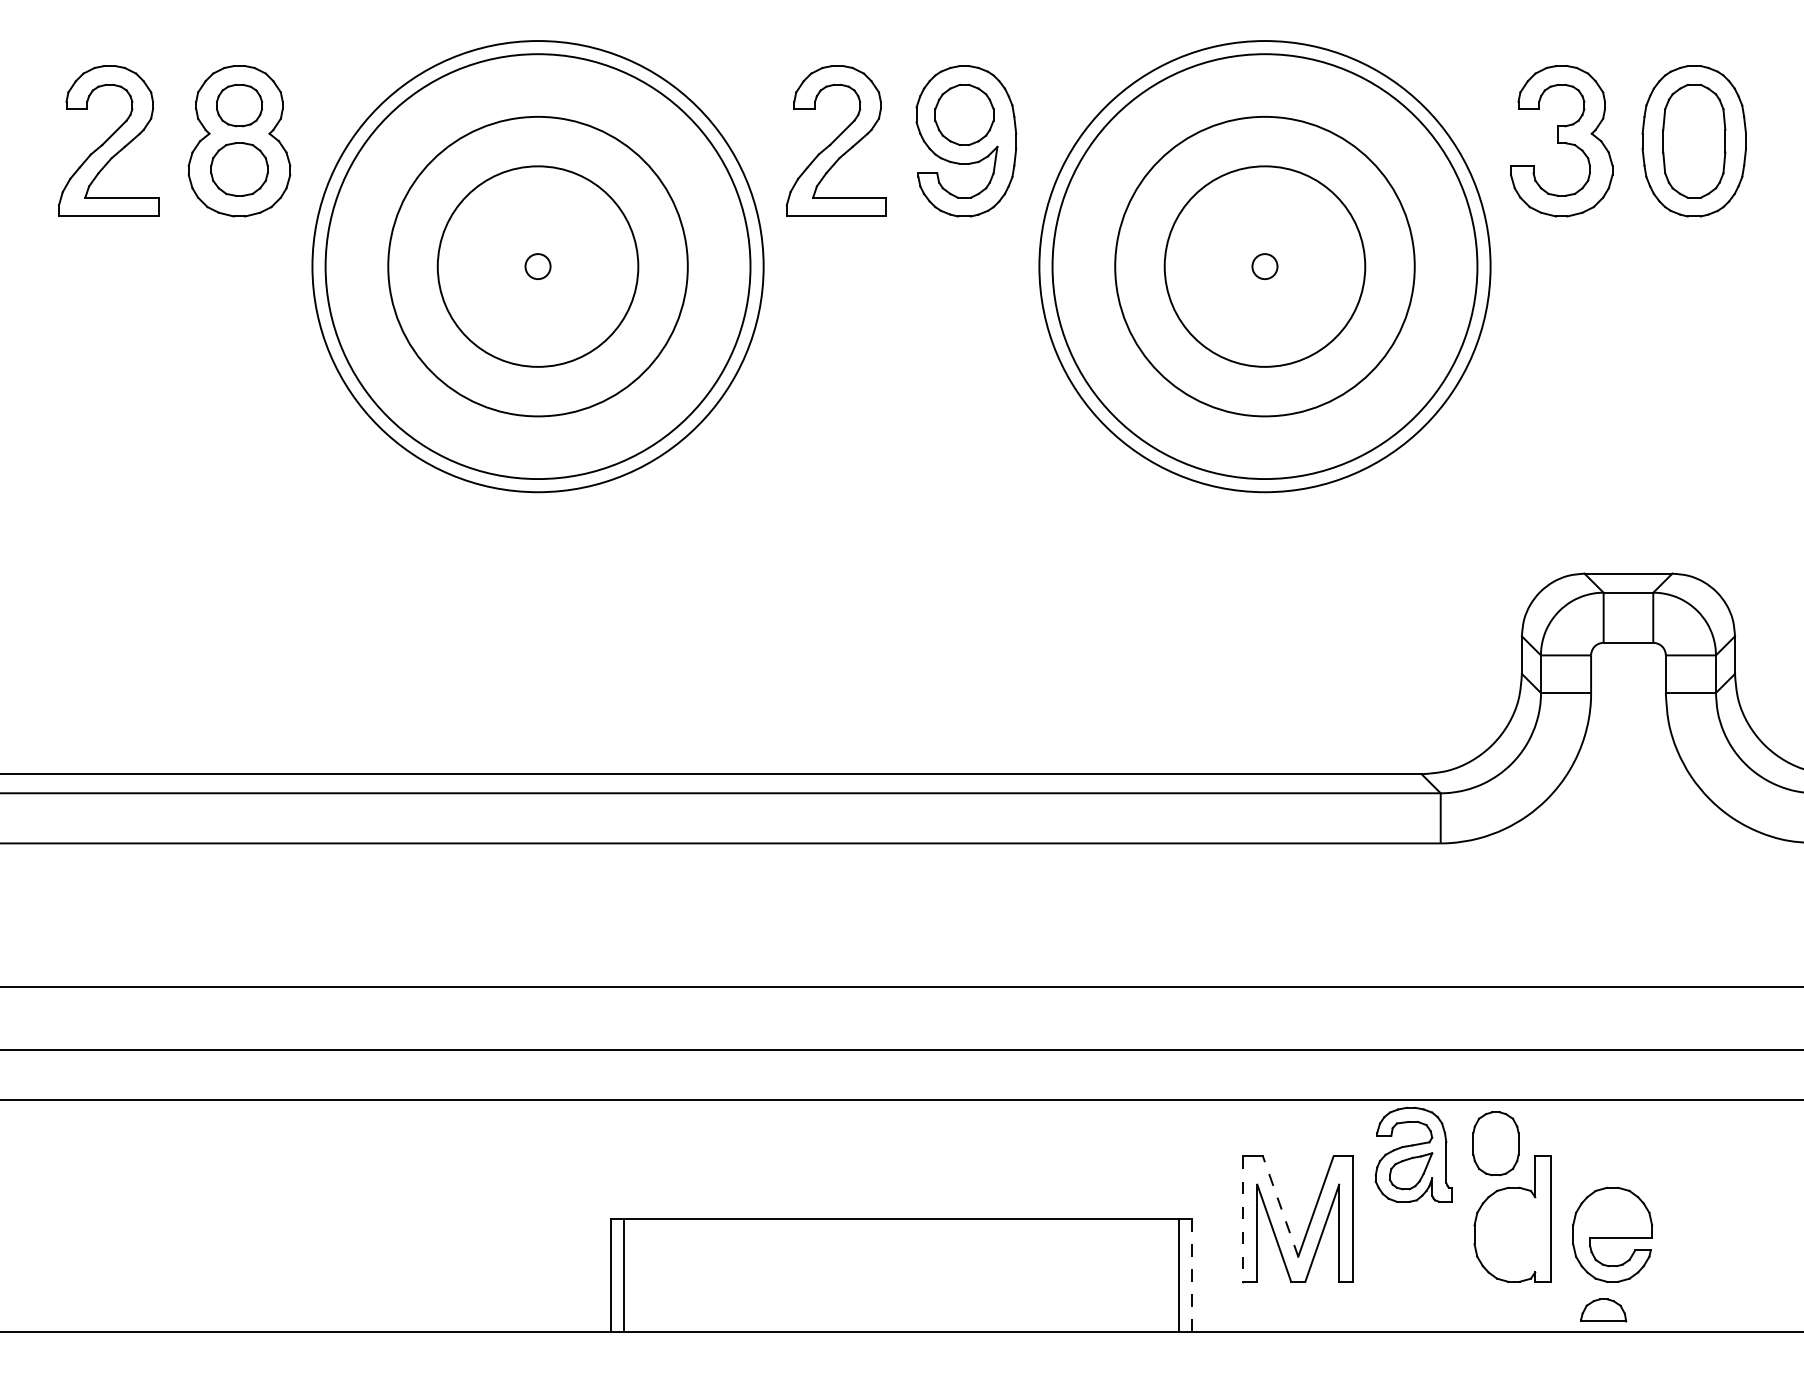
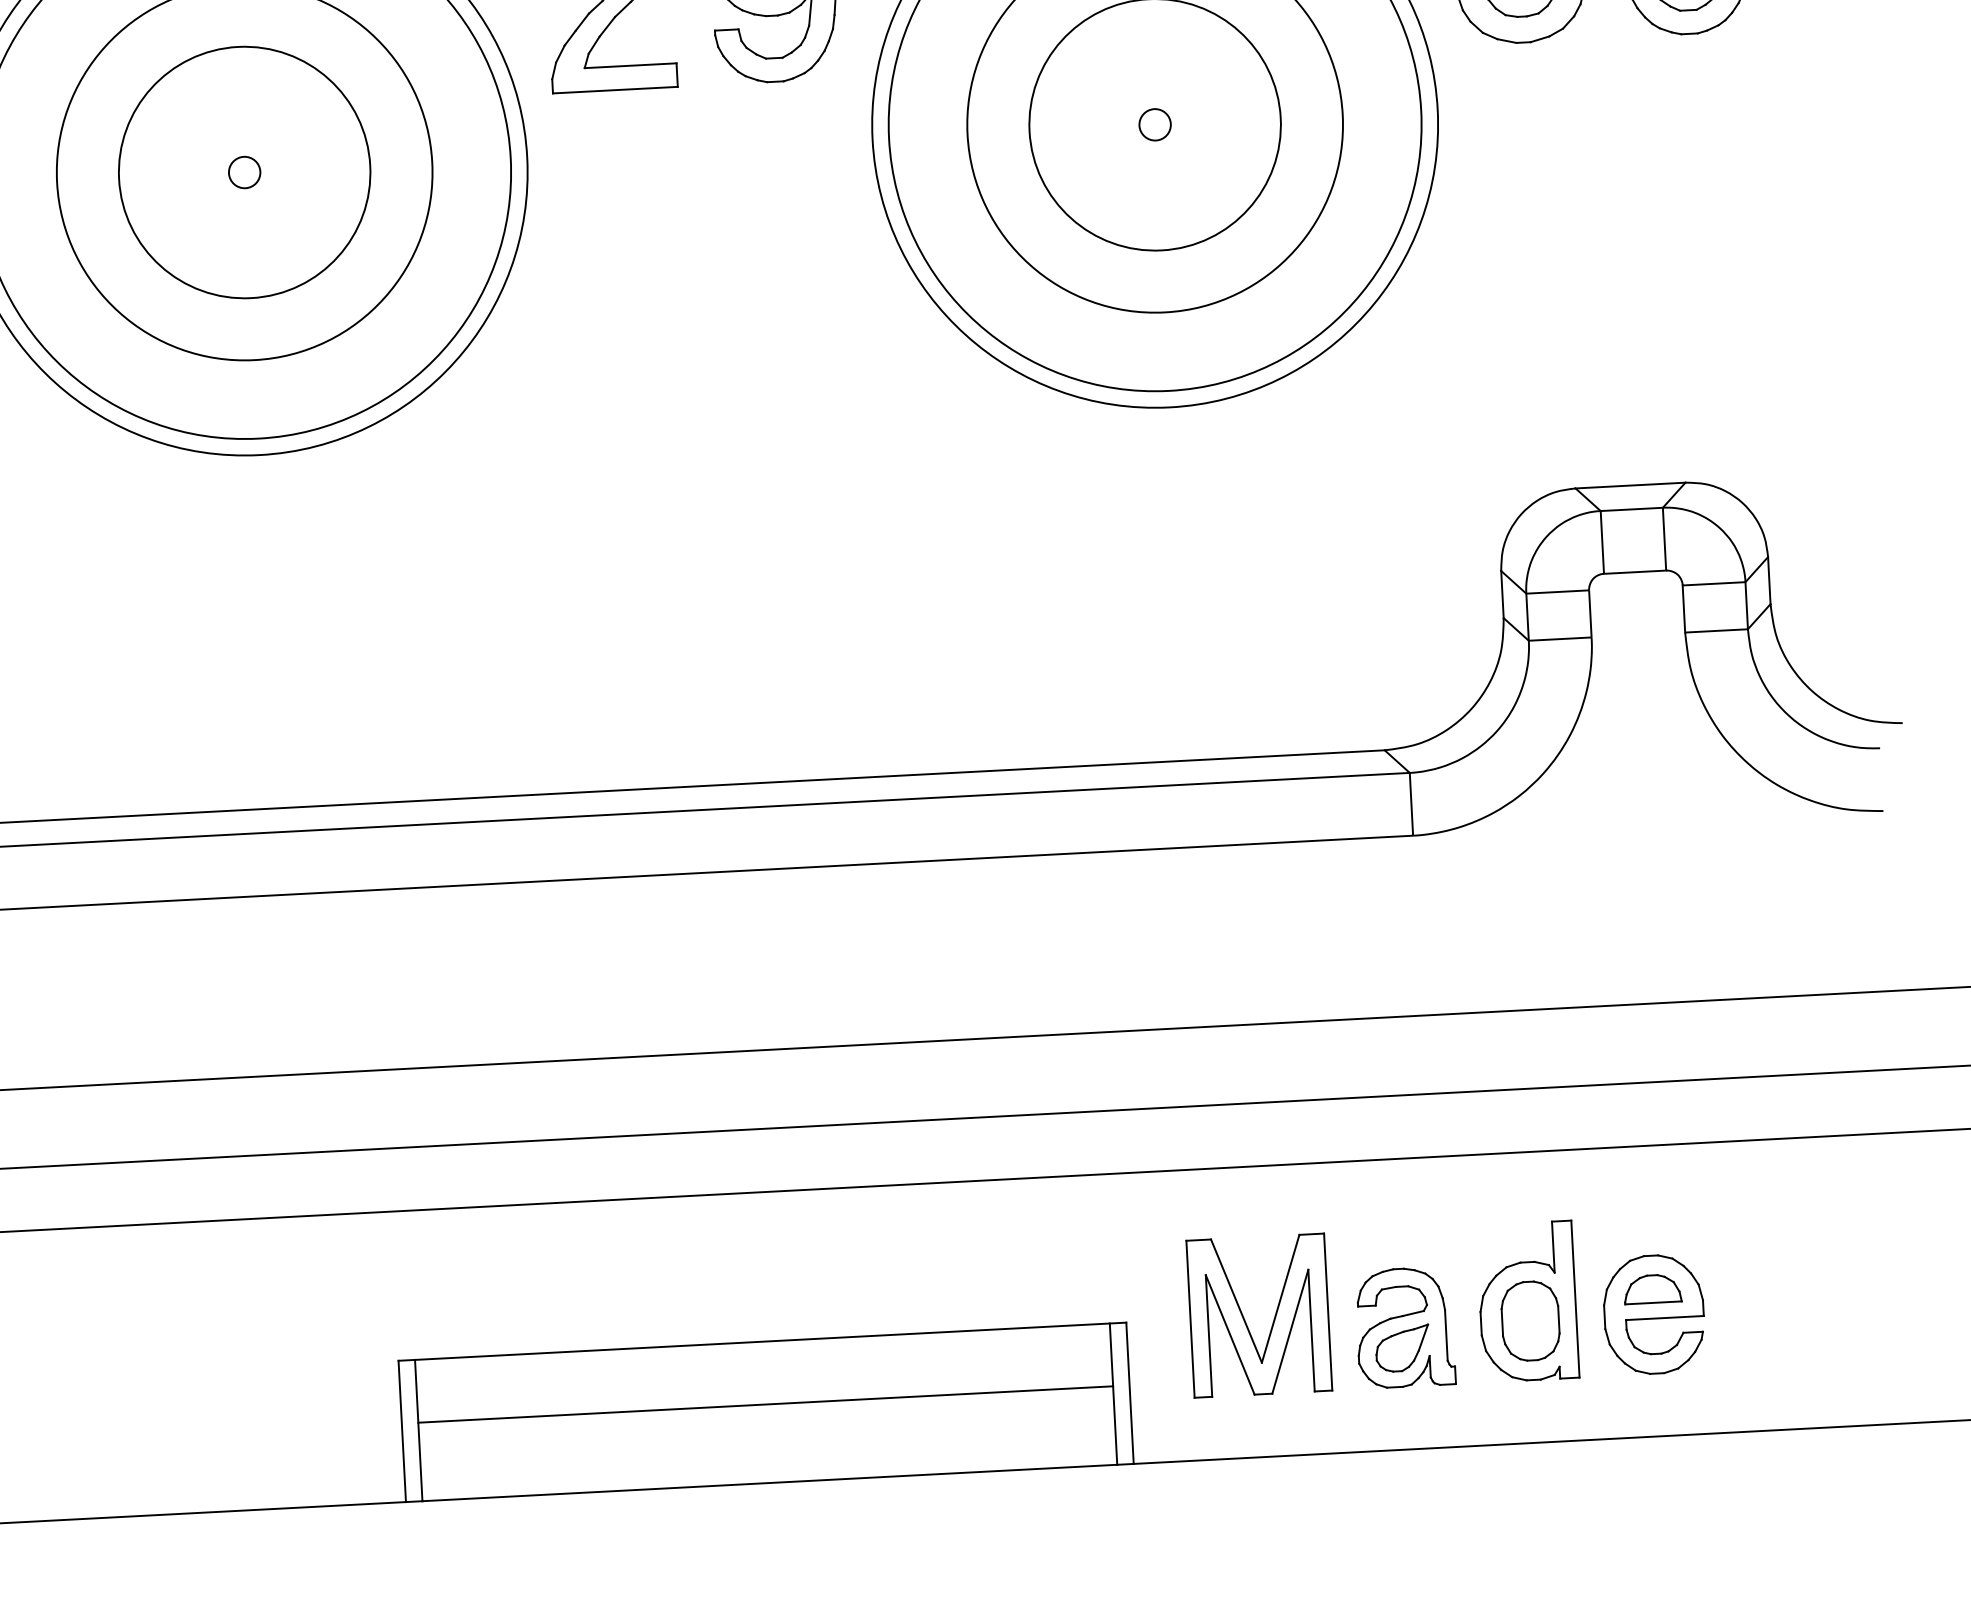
part: (1495, 1143) -> (1529, 1320), moved
part: (1413, 1154) -> (1404, 1327), moved
line: (1280, 1206) -> (1236, 1300), dashed -> solid
line: (1243, 1219) -> (1190, 1319), dashed -> solid
line: (901, 1269) -> (765, 1404), added
line: (1192, 1276) -> (1130, 1394), dashed -> solid
part: (1603, 1310) -> (1652, 1289), moved

